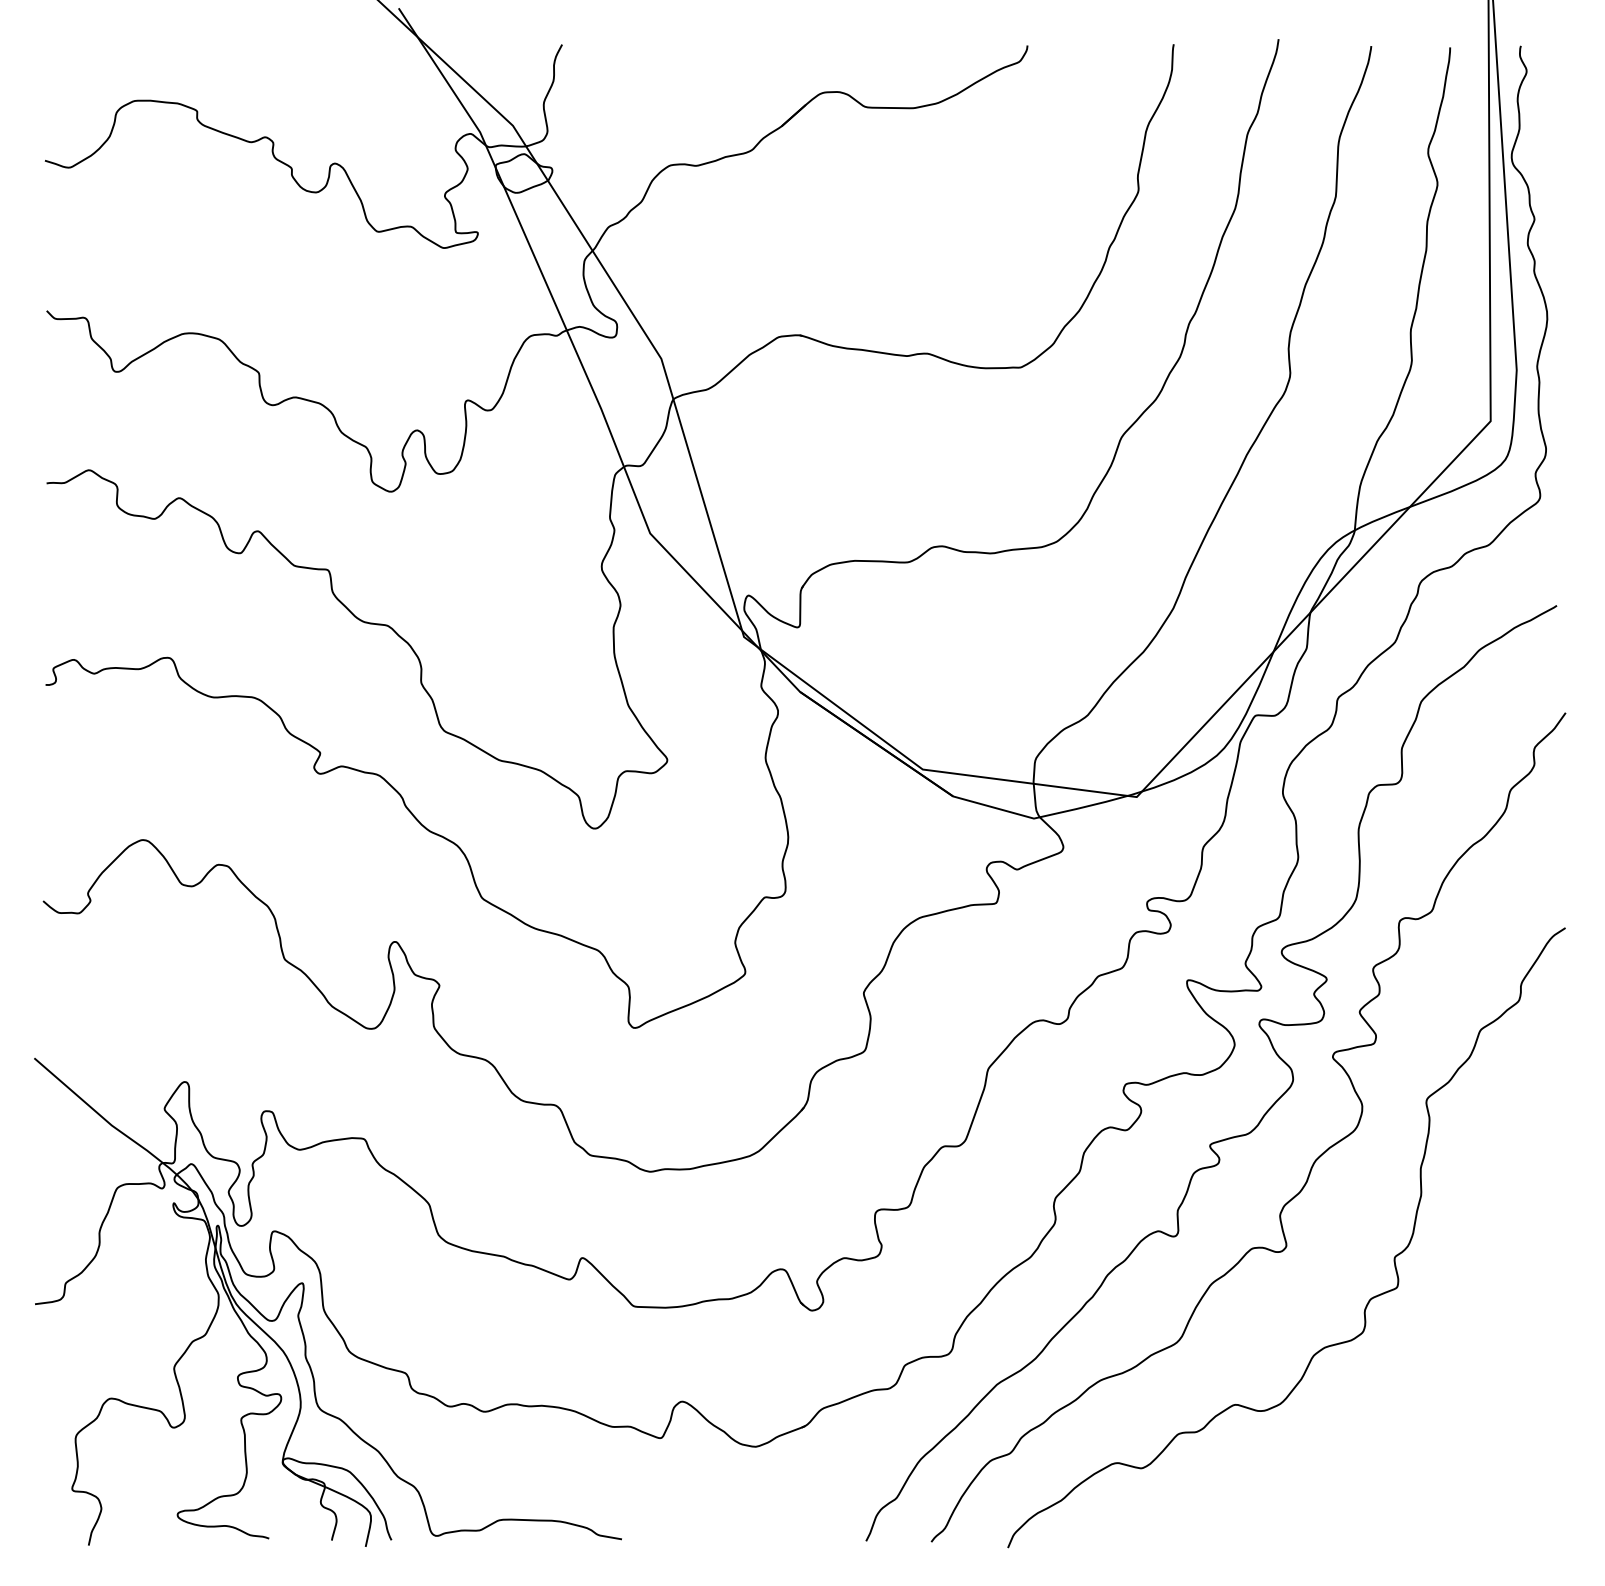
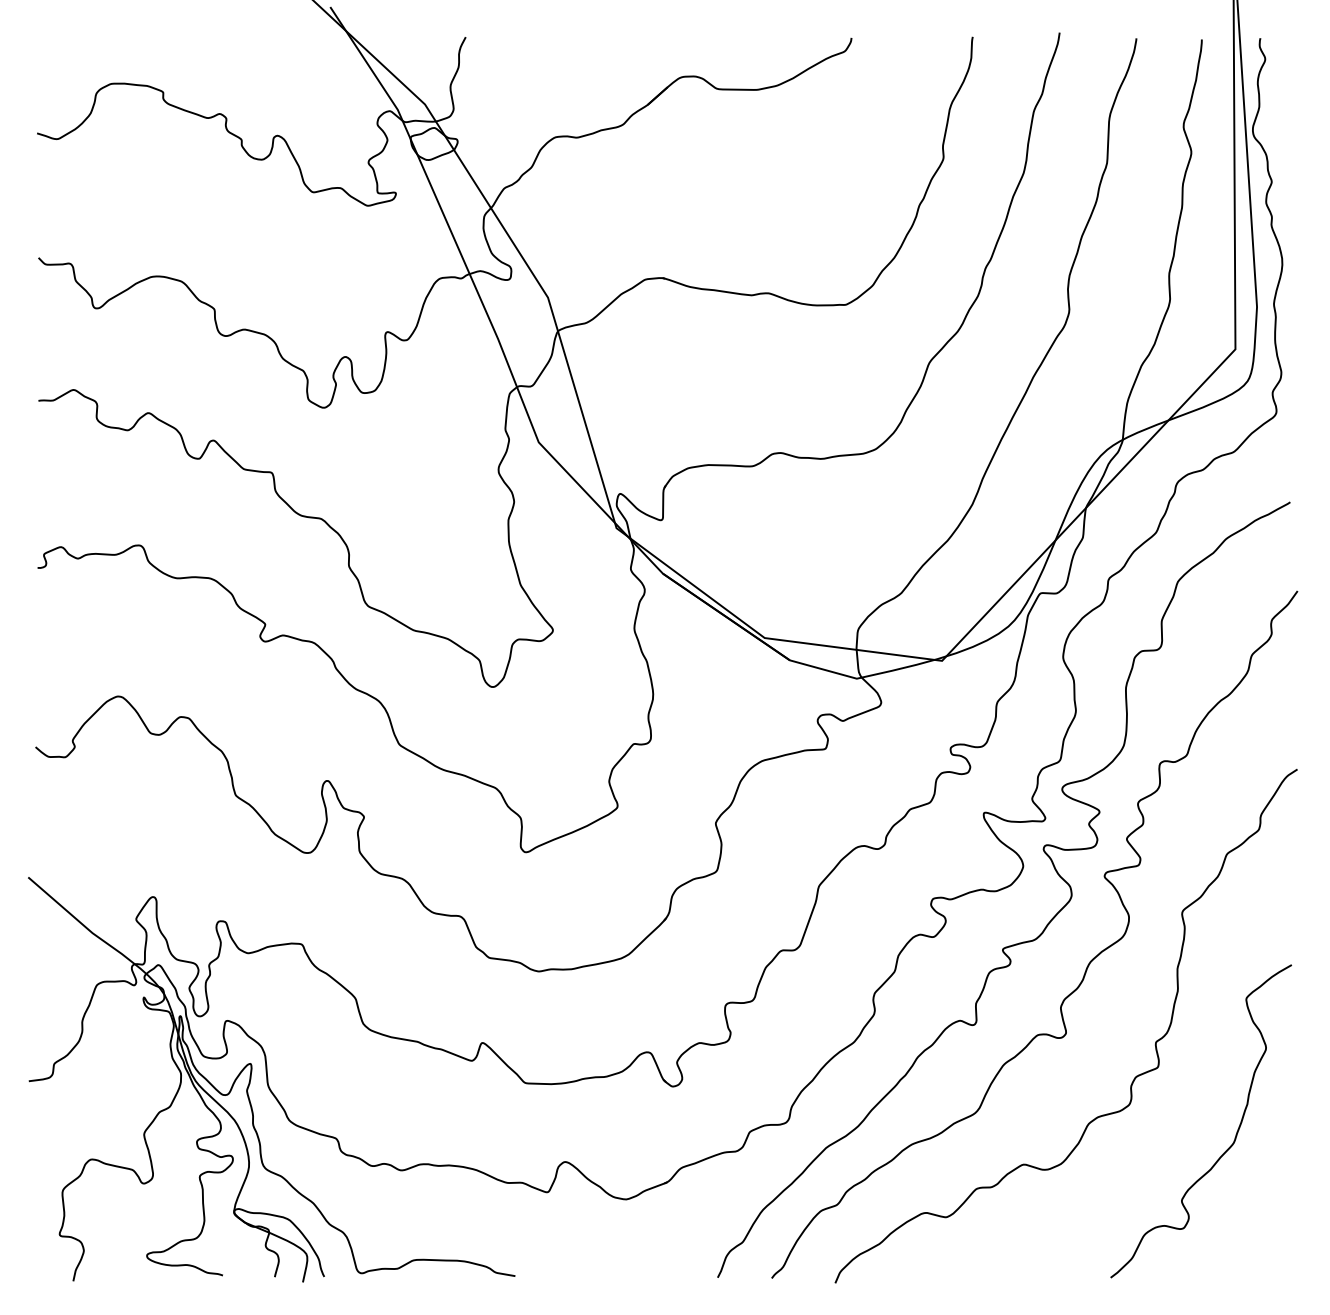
curve: (1491, 1367) -> (1236, 1133), added

